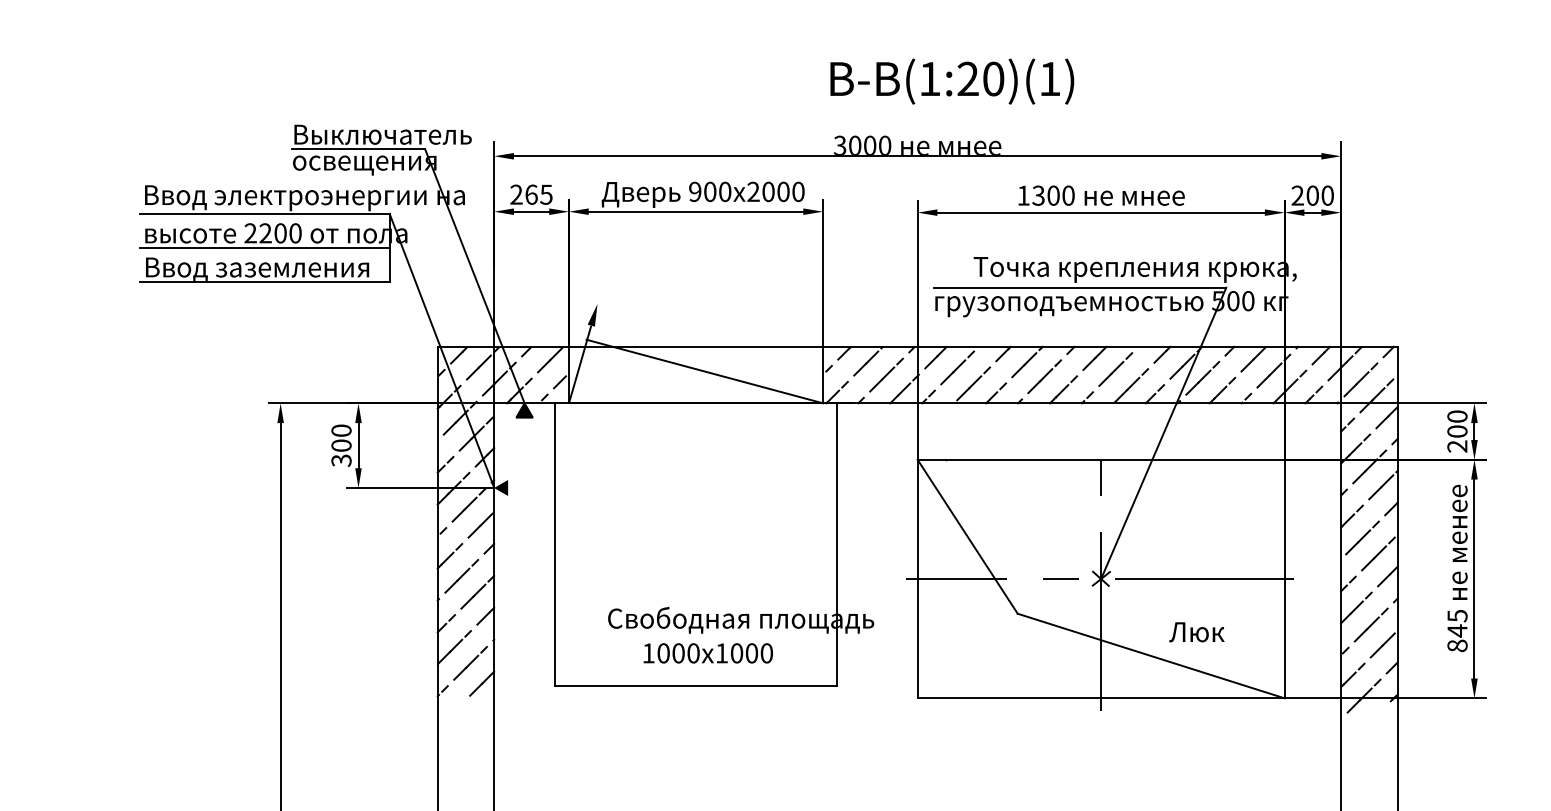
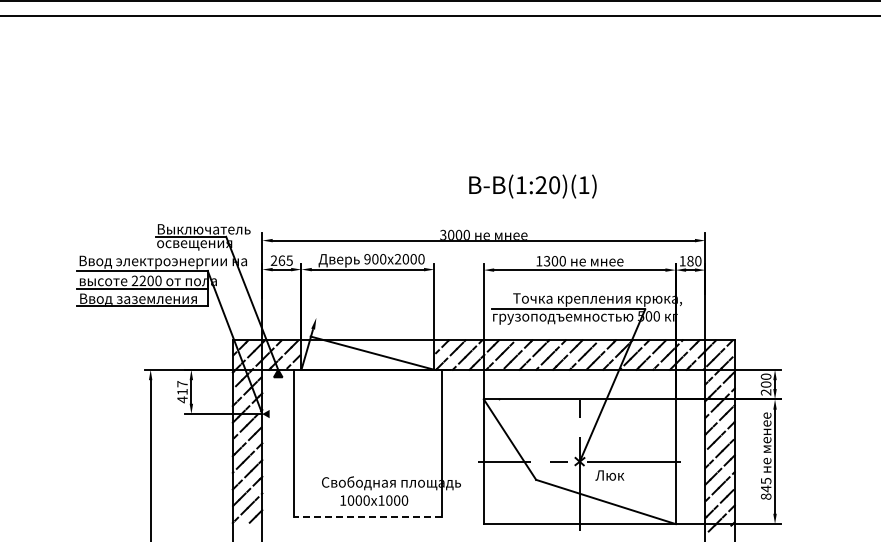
text: (951, 81) -> (532, 186), moved
text: (1305, 196) -> (686, 261), 200 -> 180
text: (341, 446) -> (182, 392), 300 -> 417
text: (1196, 632) -> (609, 475), moved
line: (695, 685) -> (367, 517), solid -> dashed

